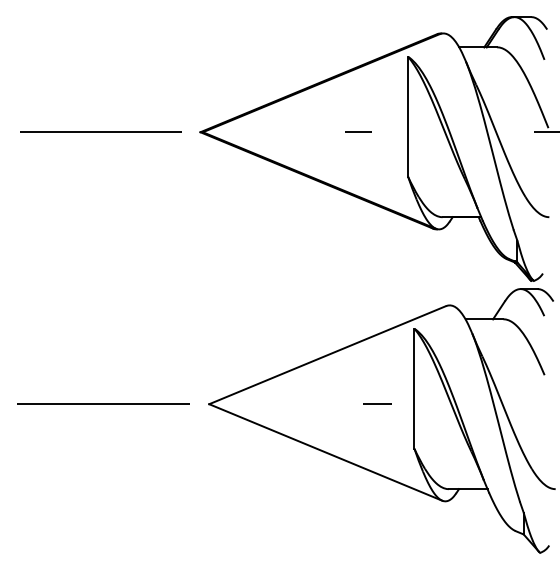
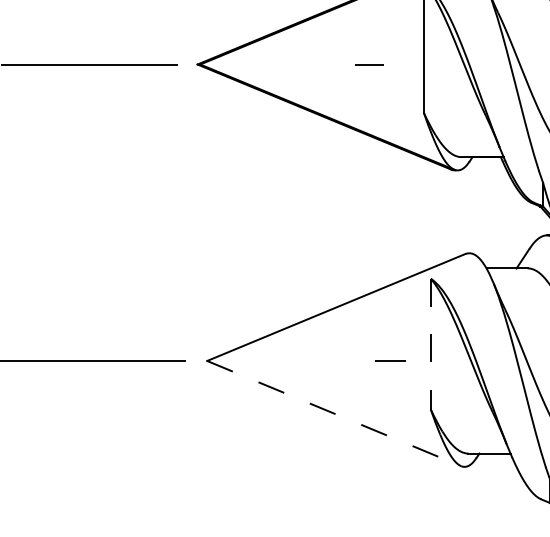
line: (414, 389) -> (430, 344), solid -> dashed
line: (326, 452) -> (334, 413), solid -> dashed

